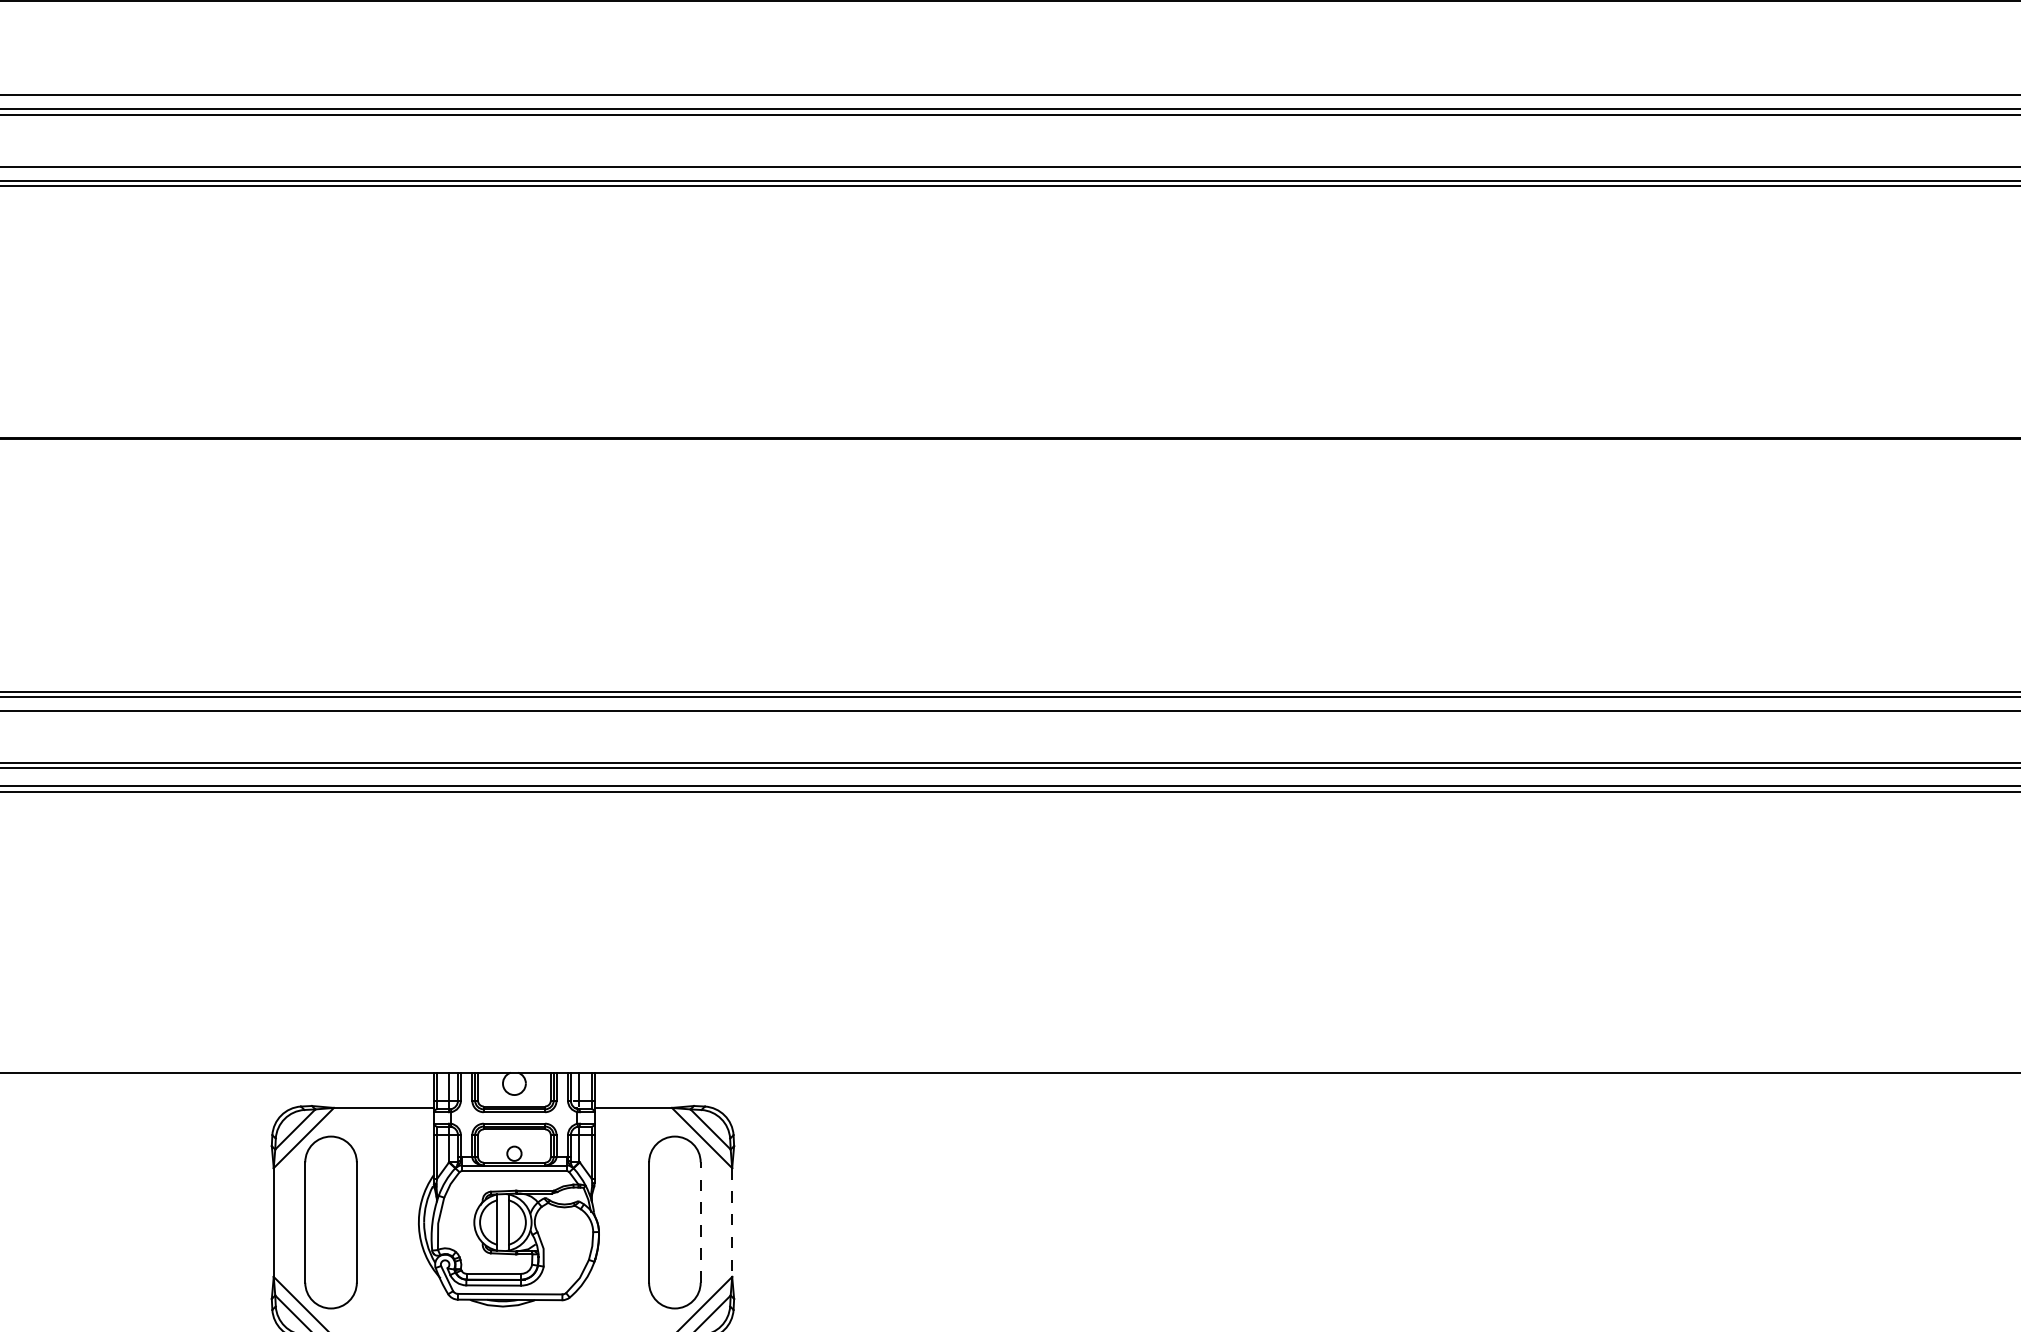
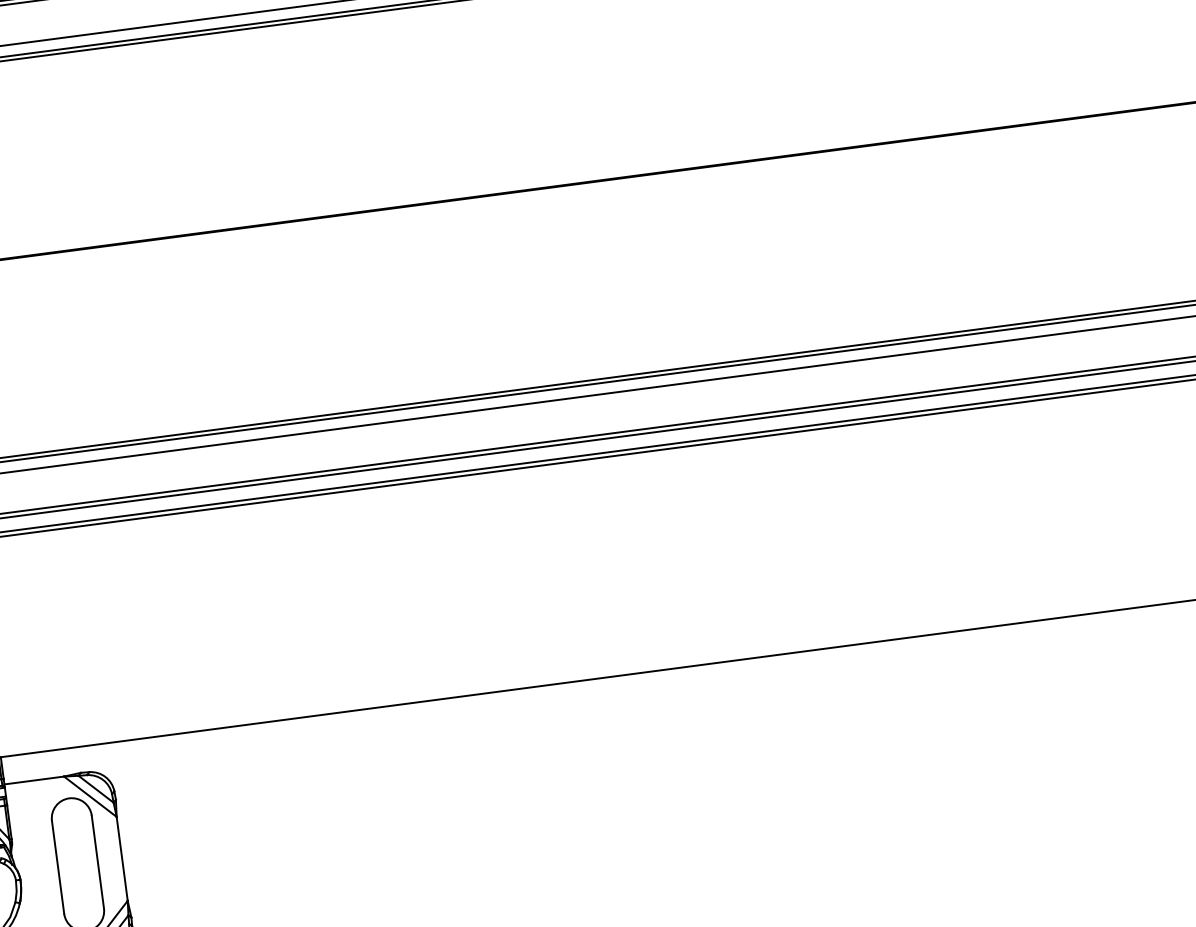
line: (700, 1222) -> (97, 862), dashed -> solid
line: (732, 1223) -> (122, 859), dashed -> solid

